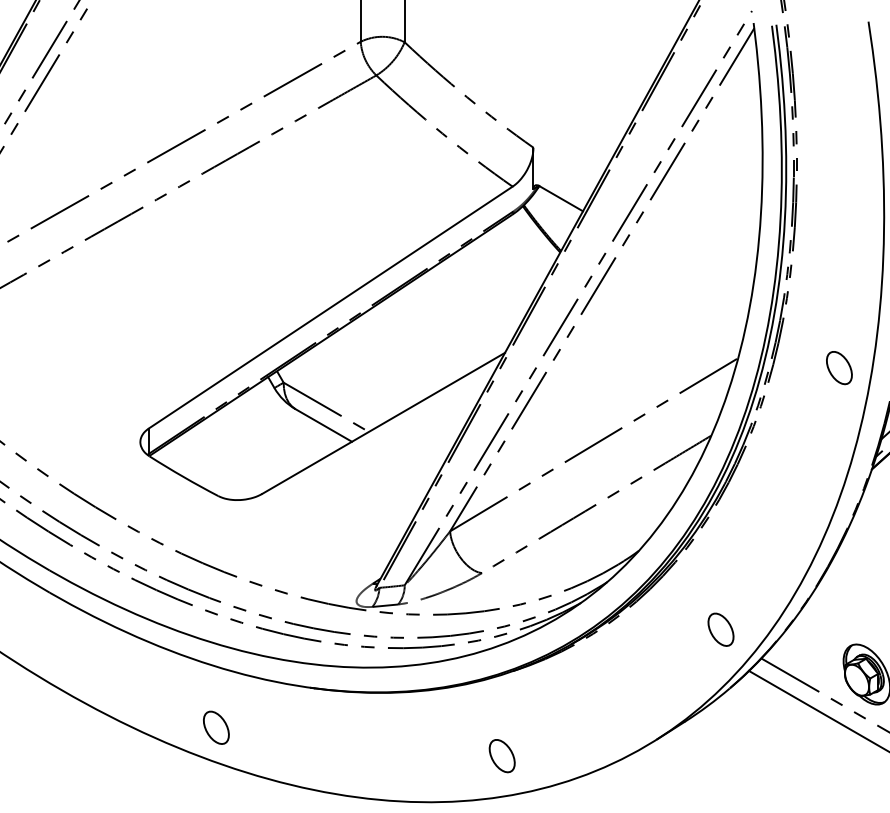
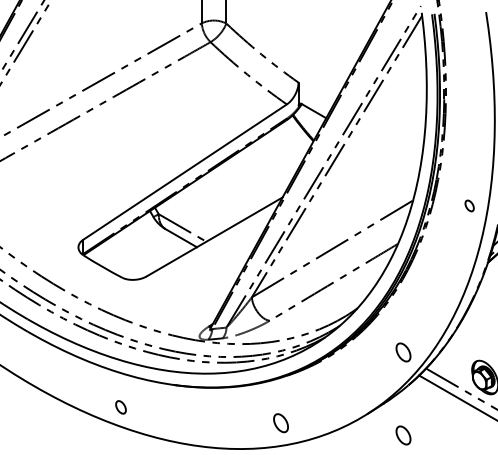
part: (838, 367) -> (469, 205), size x0.6
part: (215, 728) -> (120, 407), size x0.7
part: (720, 778) -> (403, 435), added

